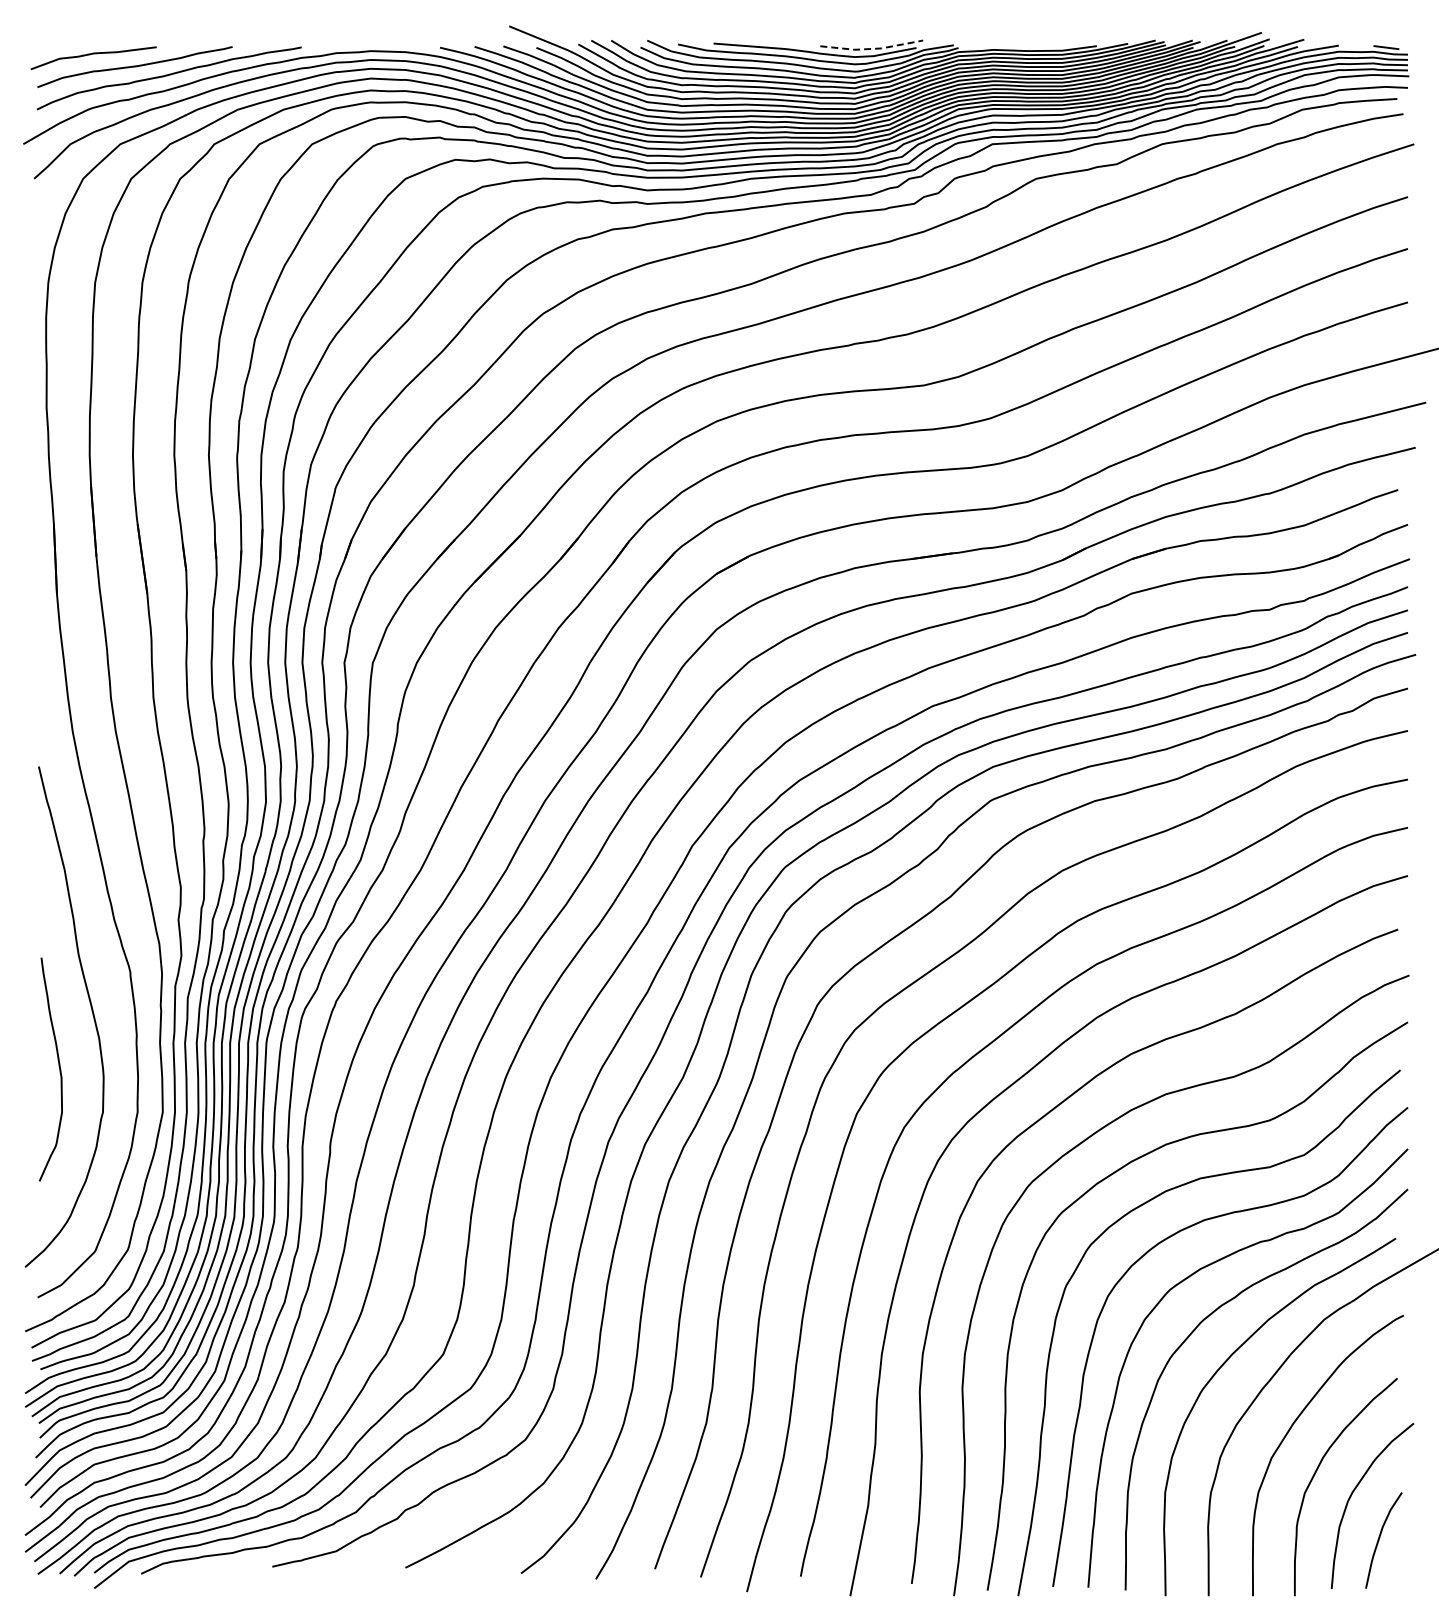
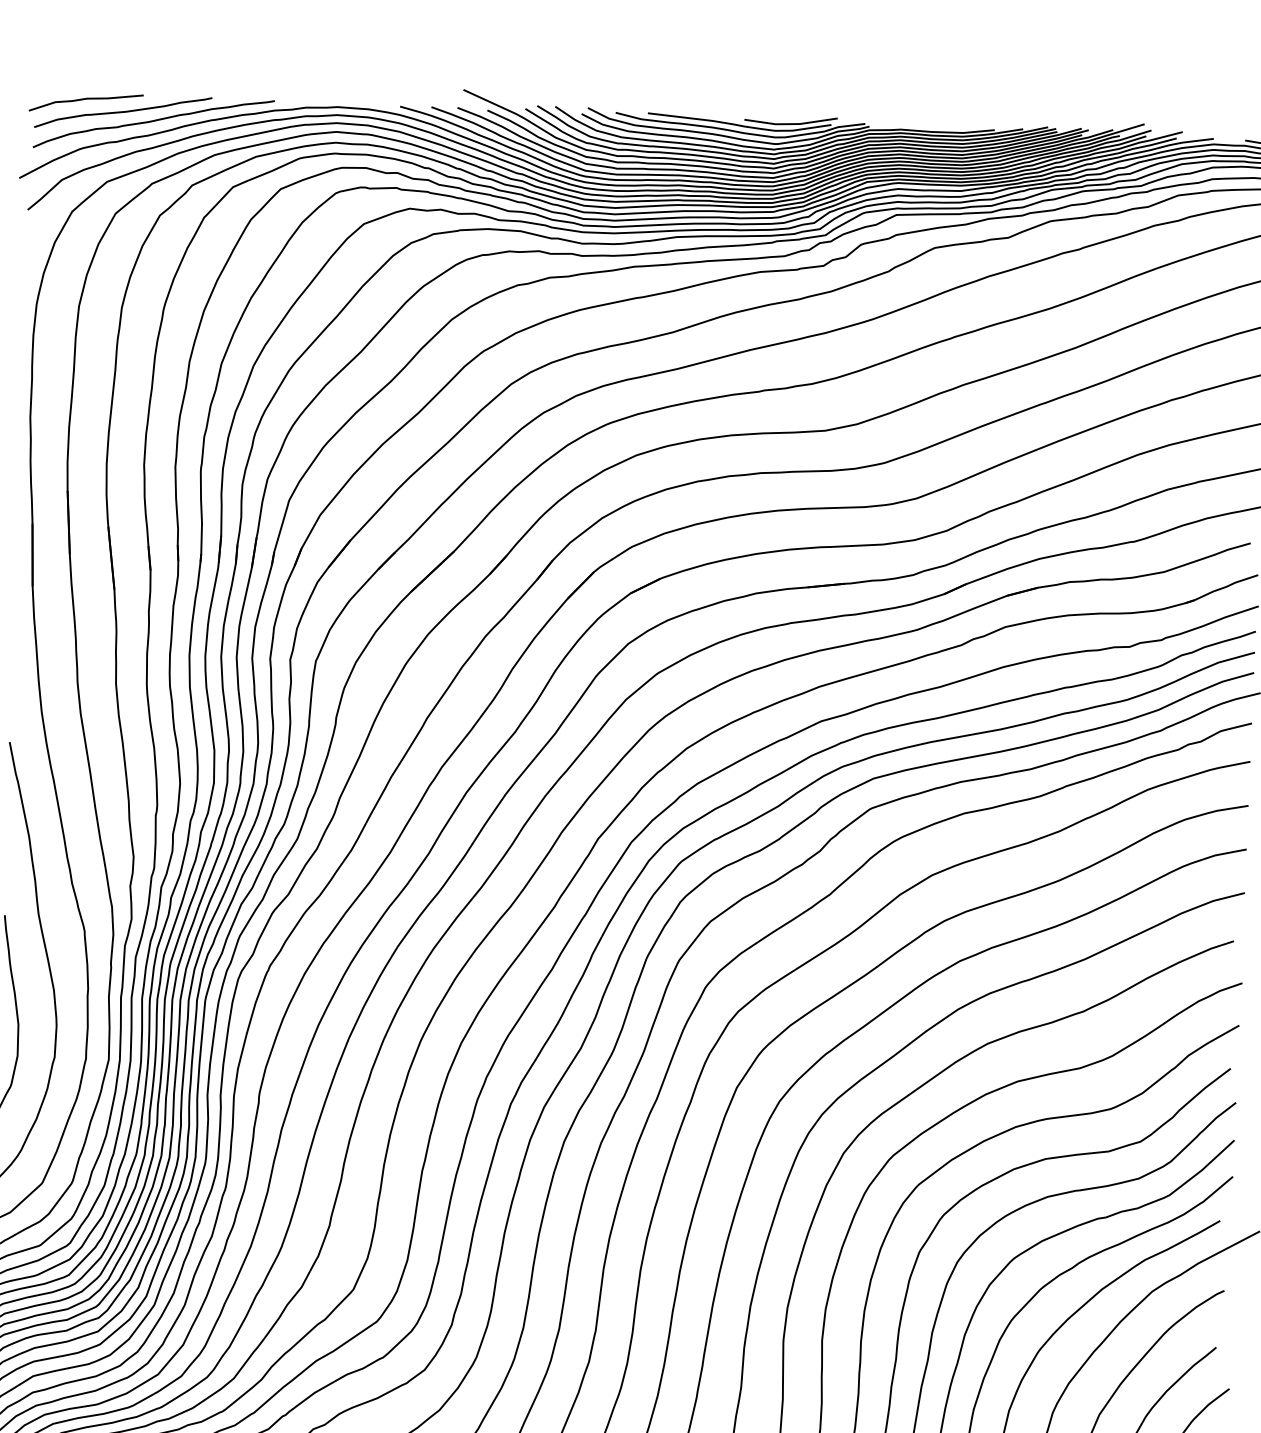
line: (872, 48) -> (791, 123), dashed -> solid

